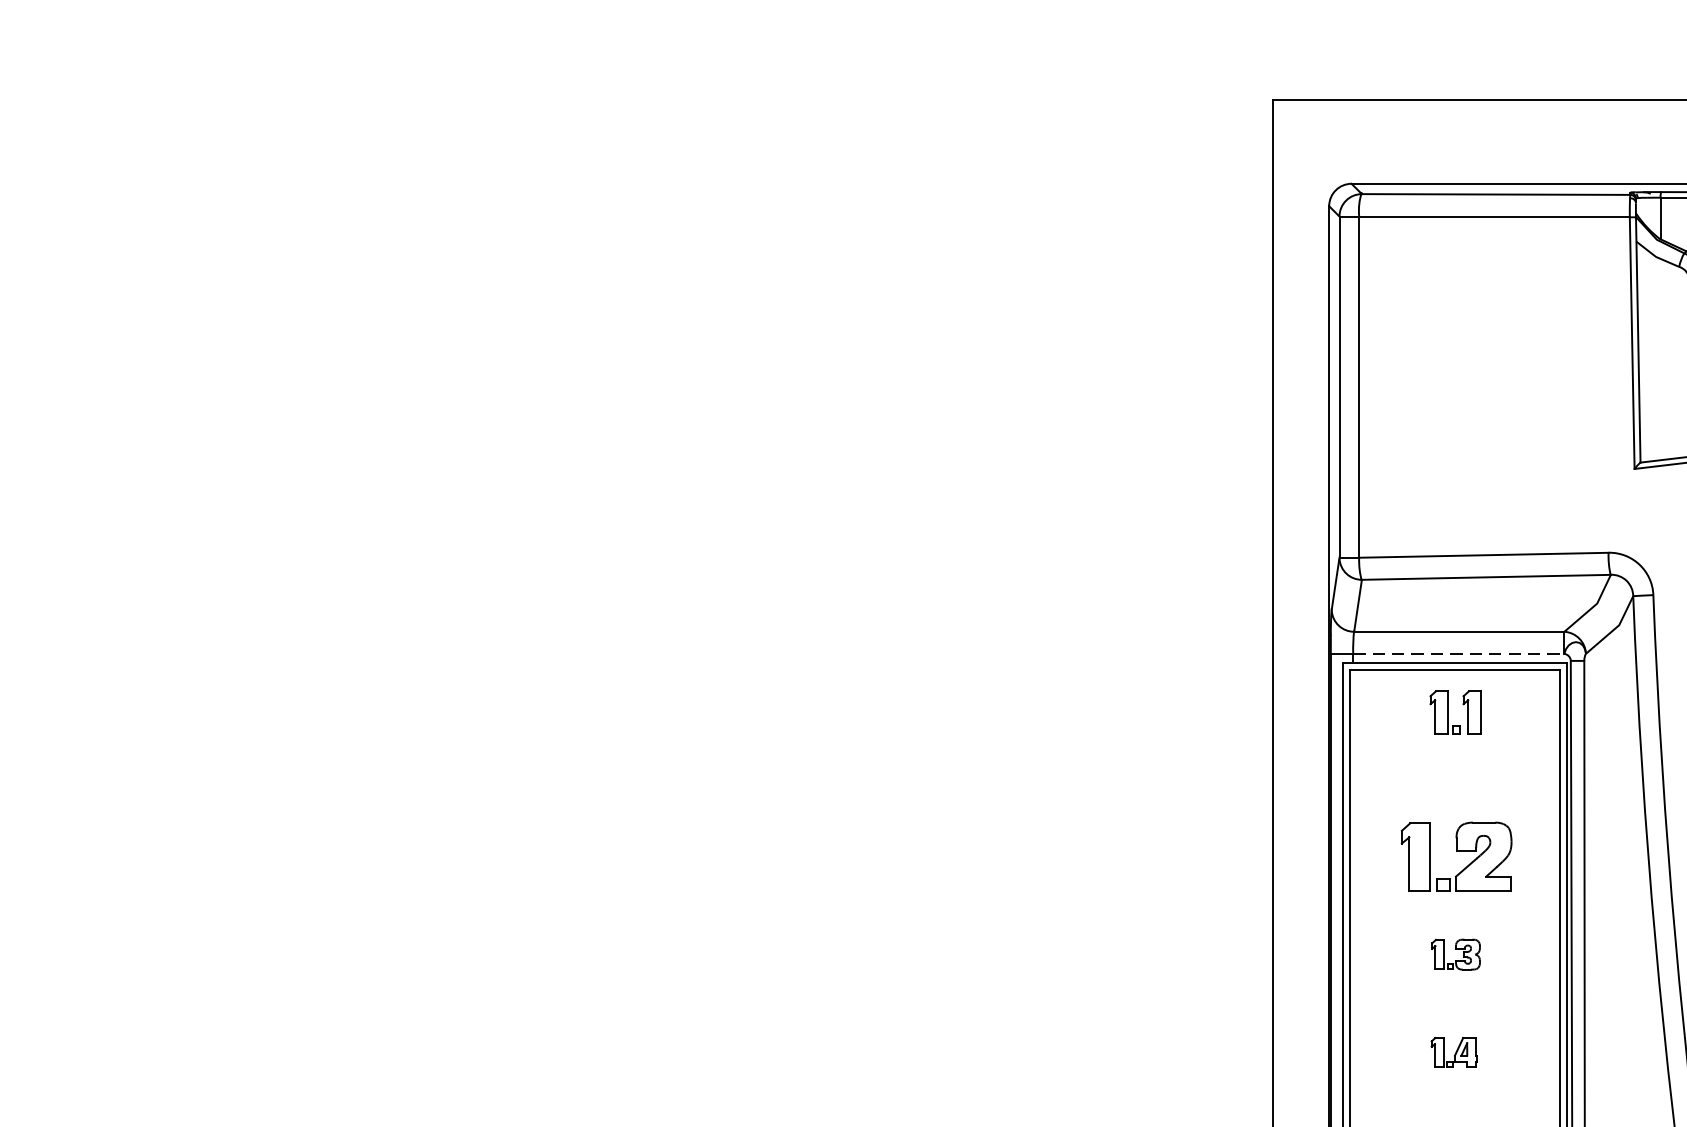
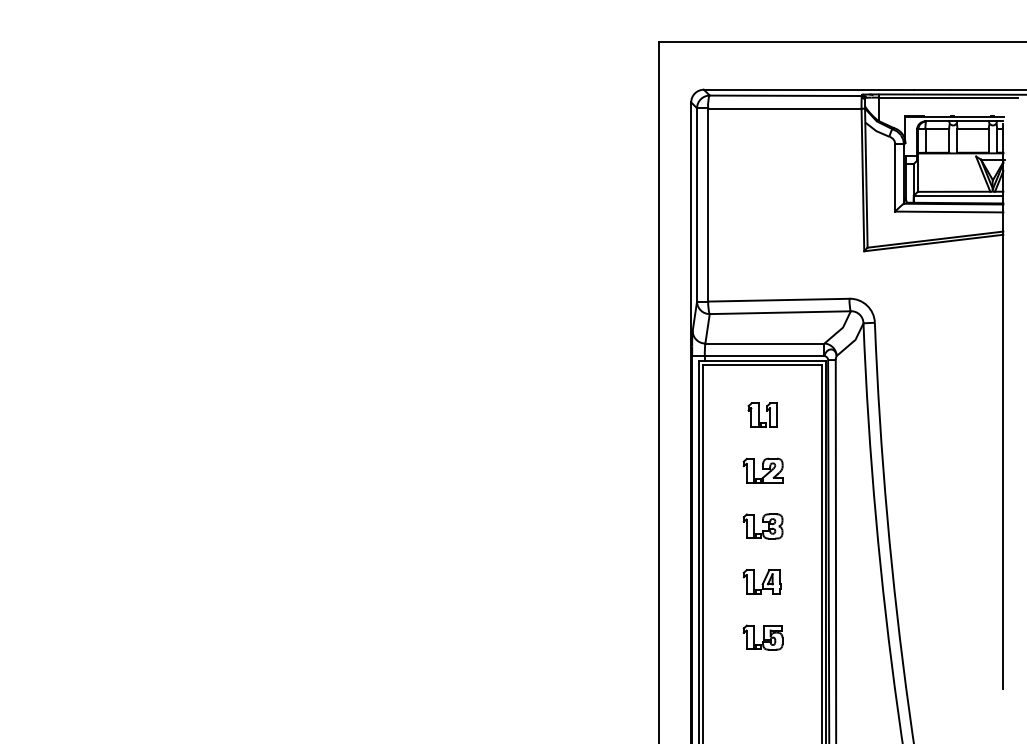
line: (1458, 654) -> (764, 356), dashed -> solid
part: (1454, 711) -> (762, 414), moved
part: (1454, 855) -> (762, 470), size x0.62
part: (1454, 954) -> (762, 526), size x1.43
part: (1453, 1051) -> (761, 581), size x1.43

